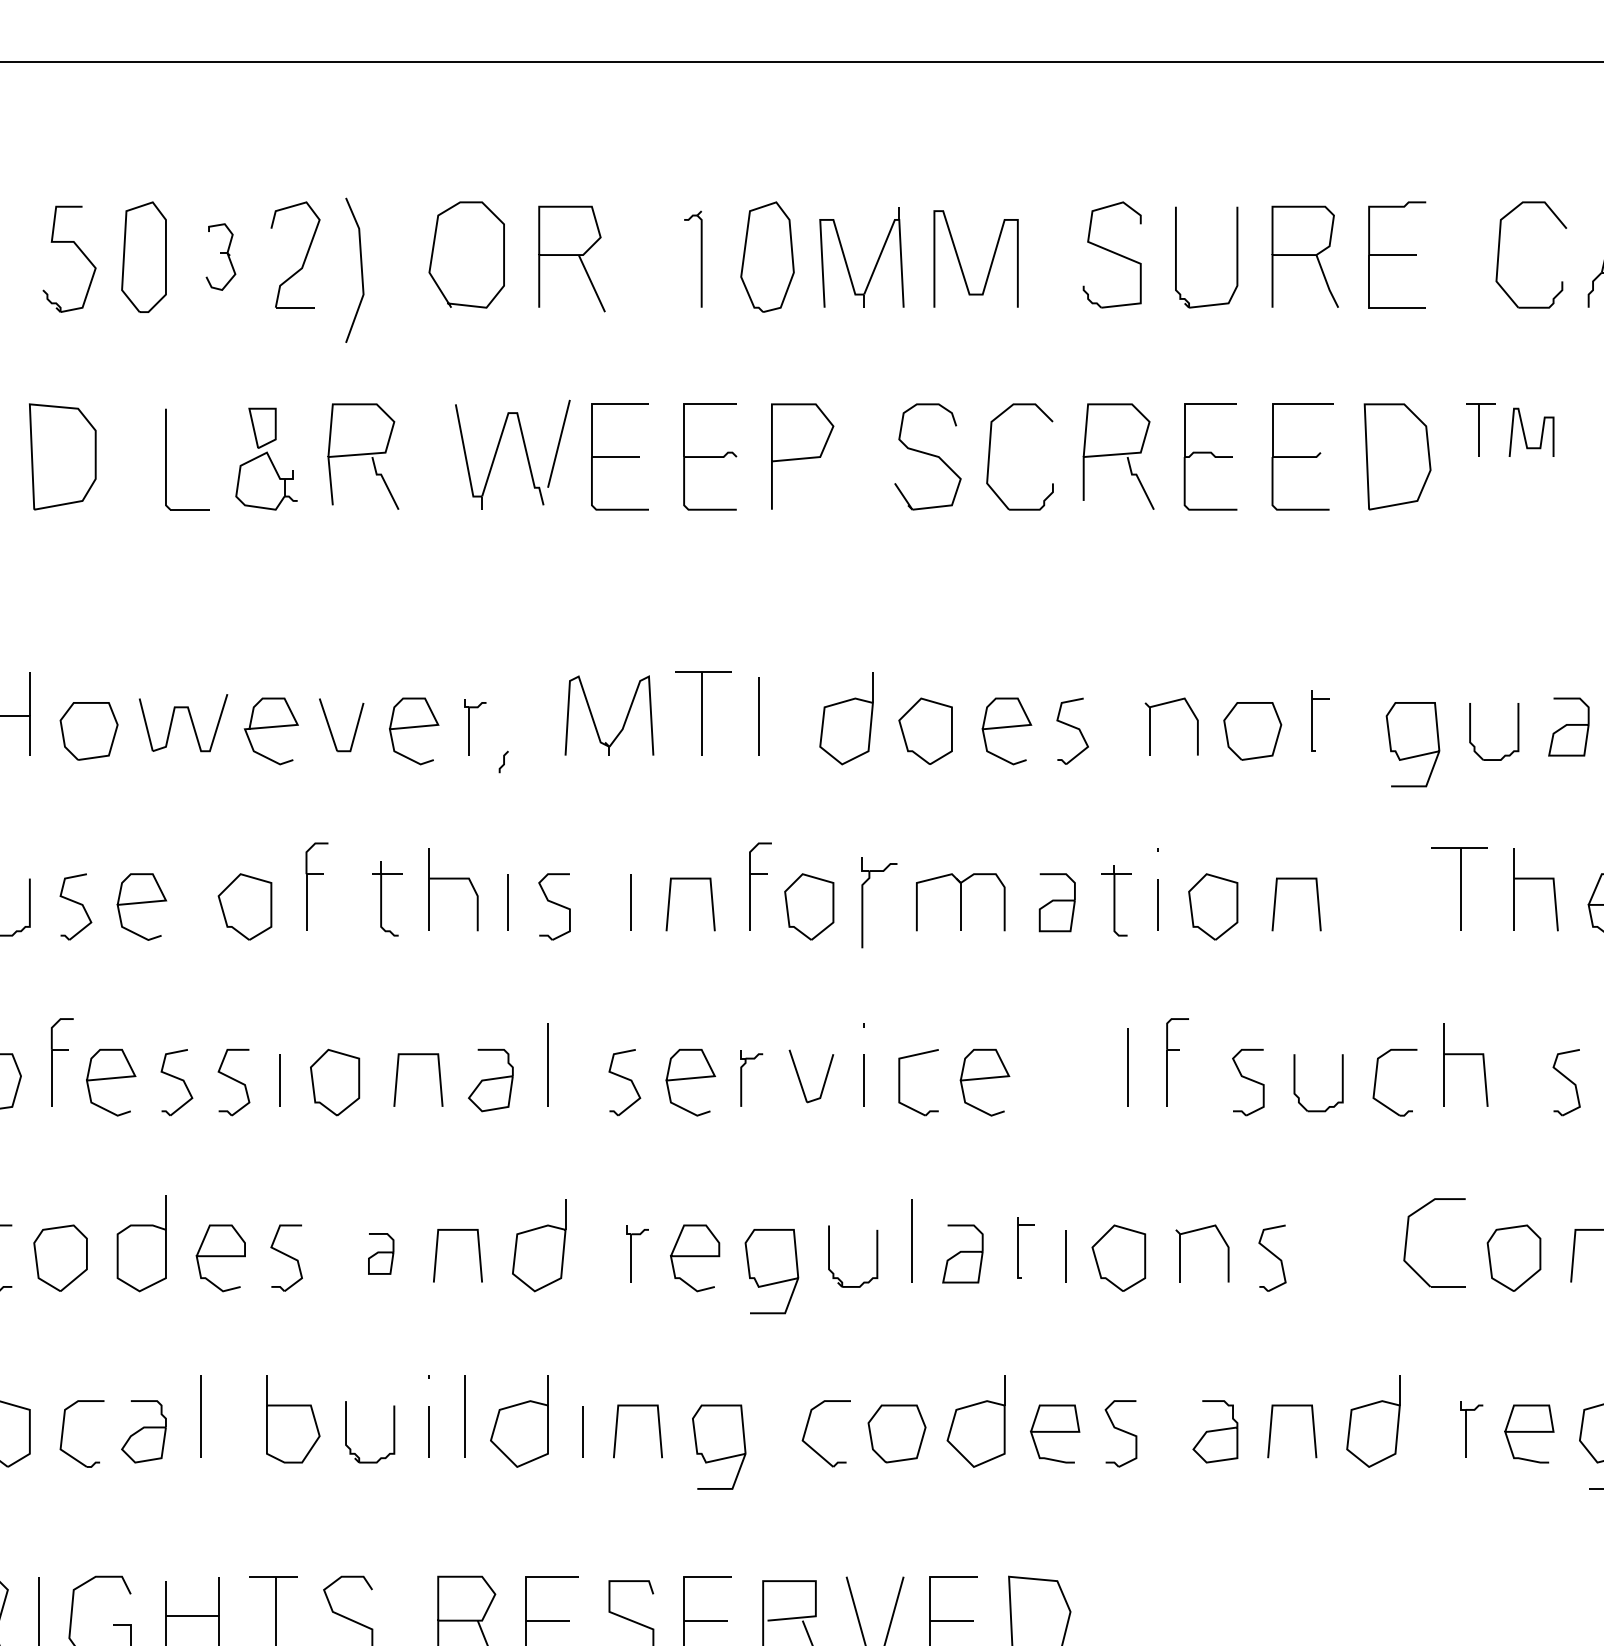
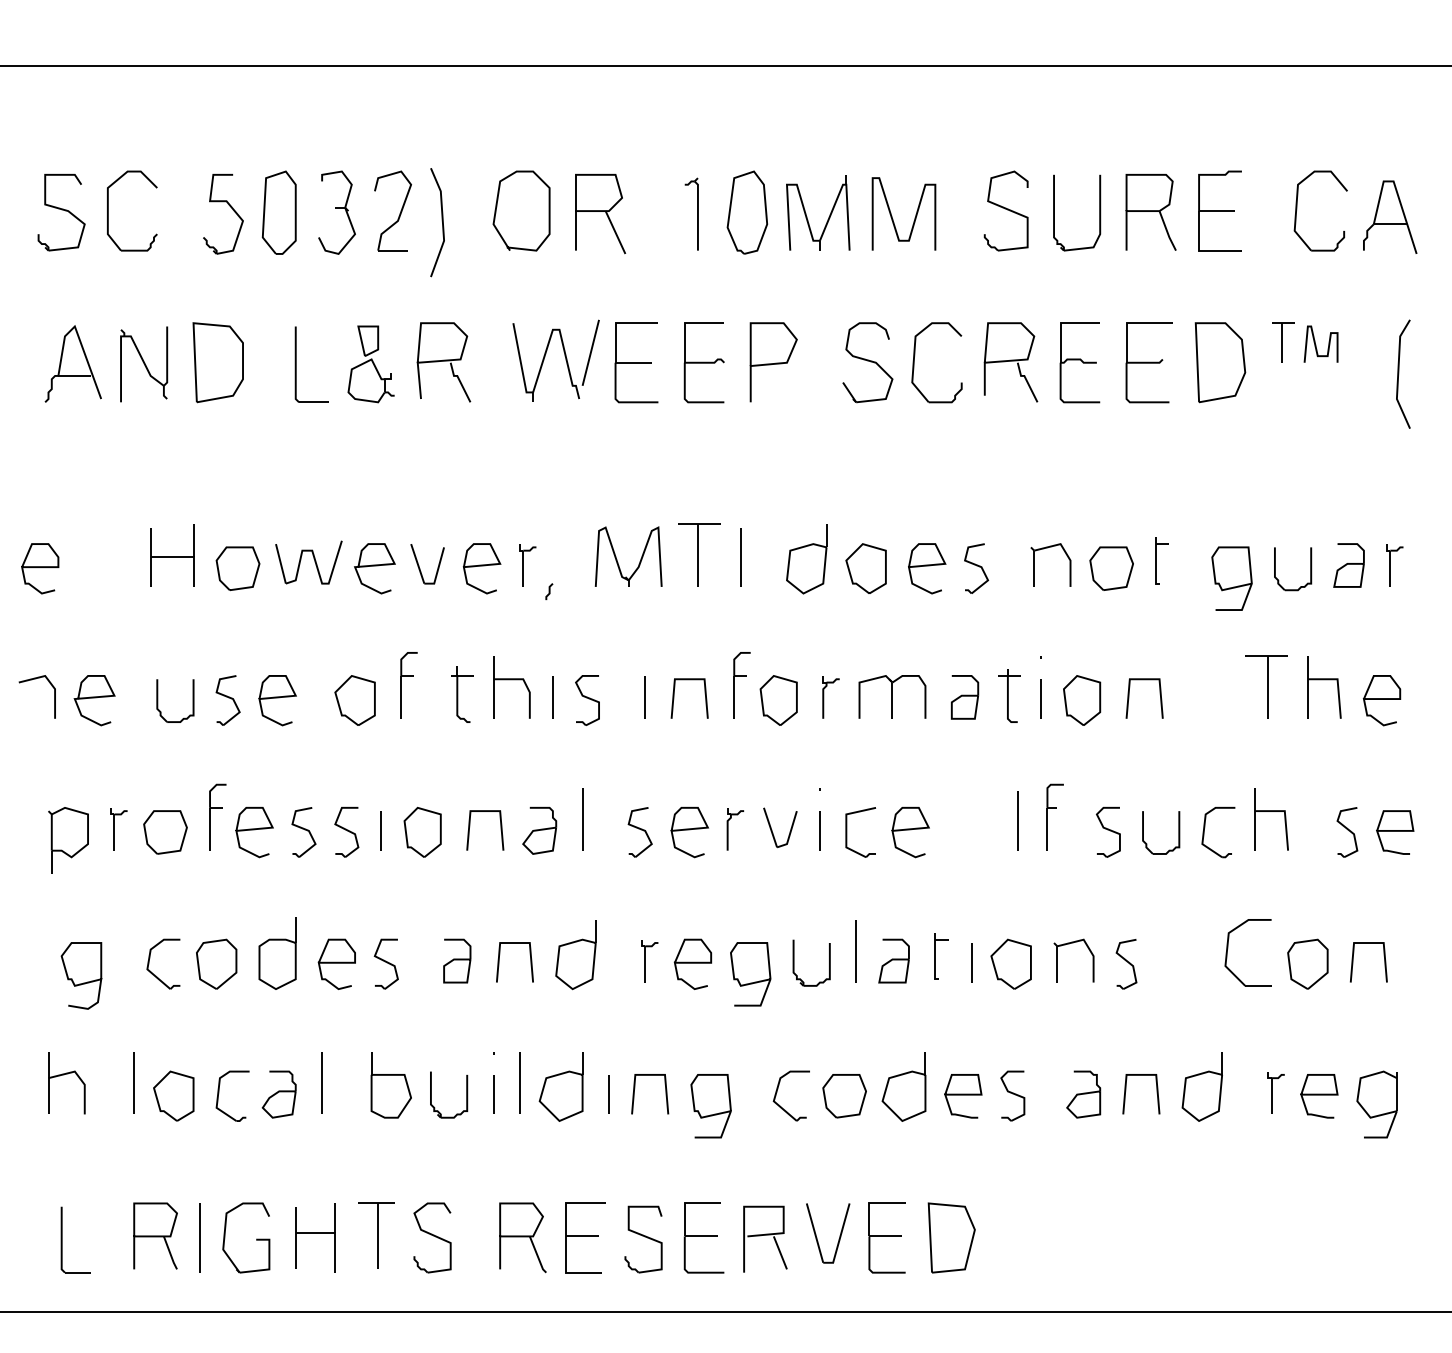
part: (220, 256) -> (336, 212), size x1.67
part: (878, 902) -> (830, 697), size x0.62
part: (381, 1253) -> (457, 960), size x1.43

